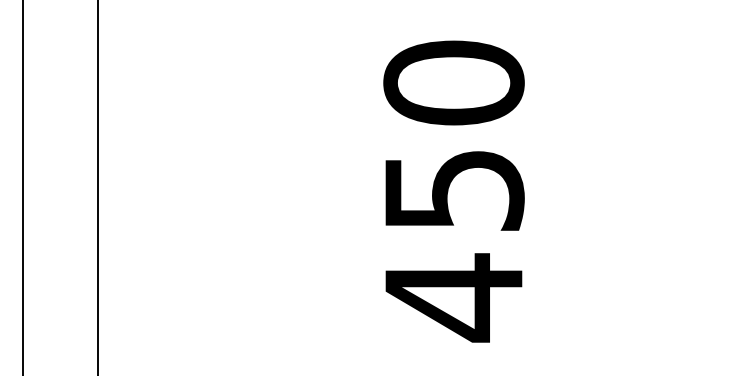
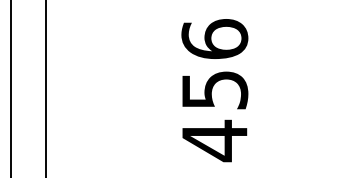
text: (453, 83) -> (214, 39), 450 -> 456

